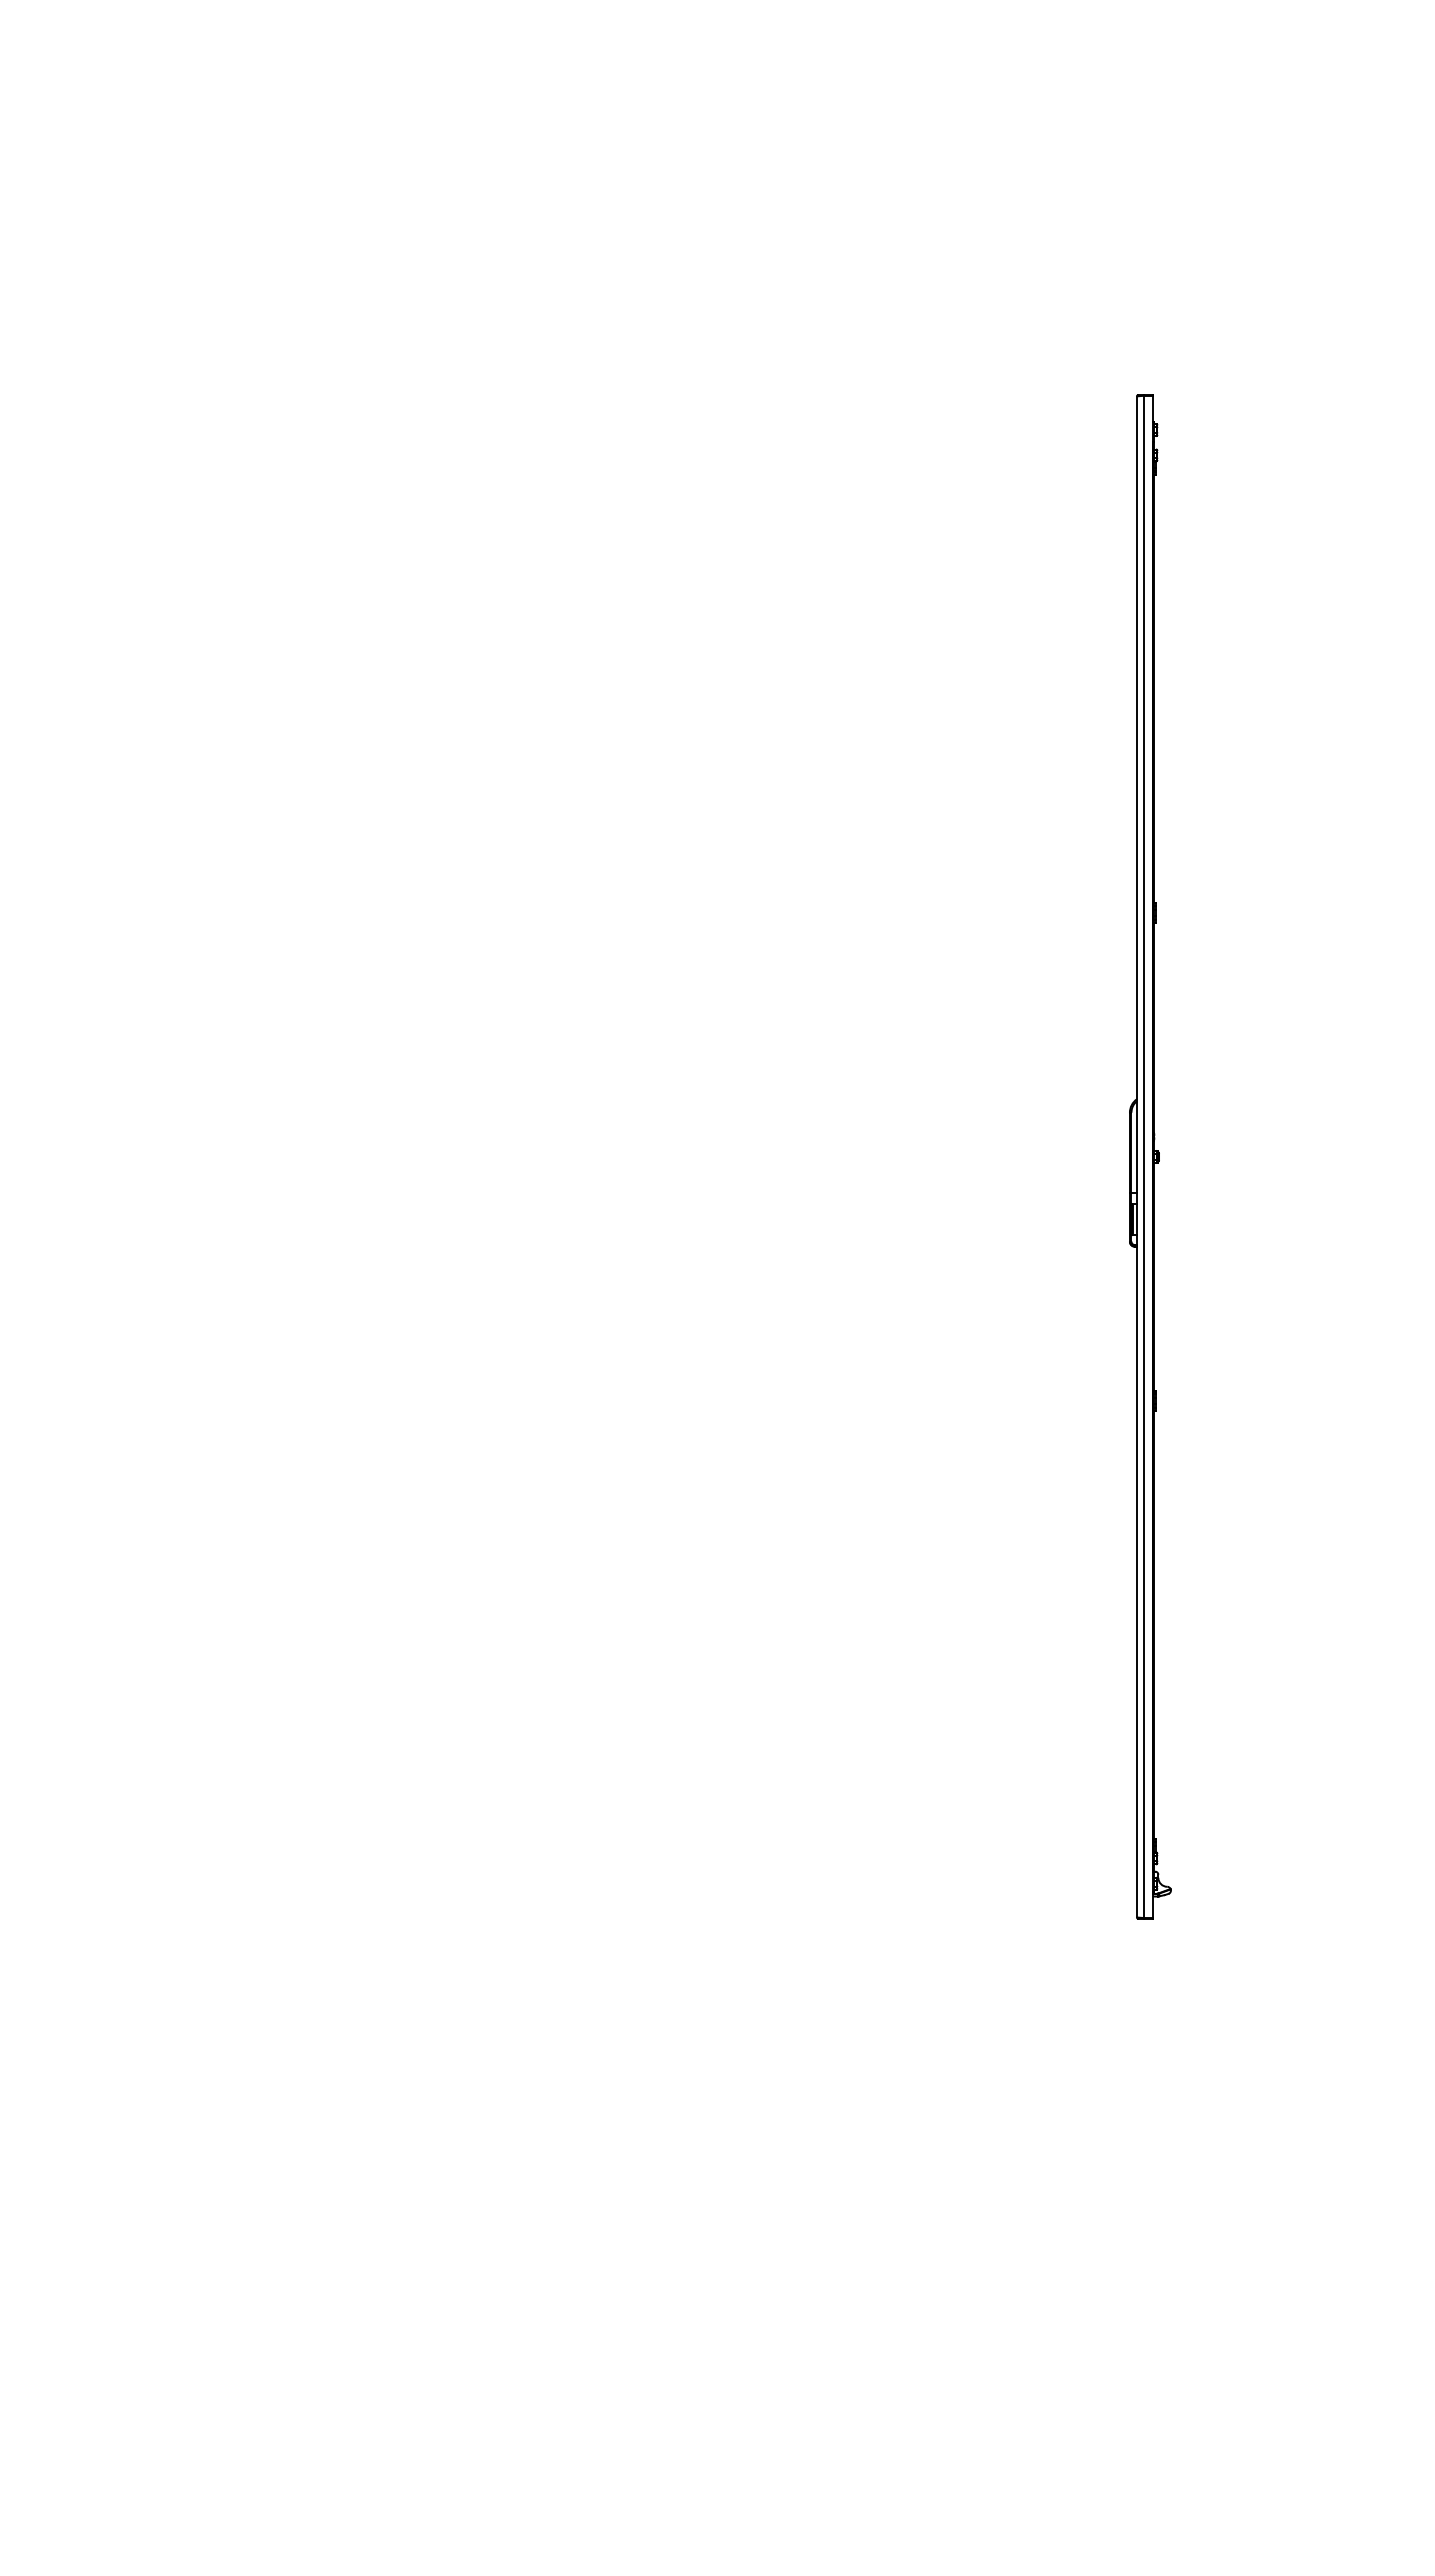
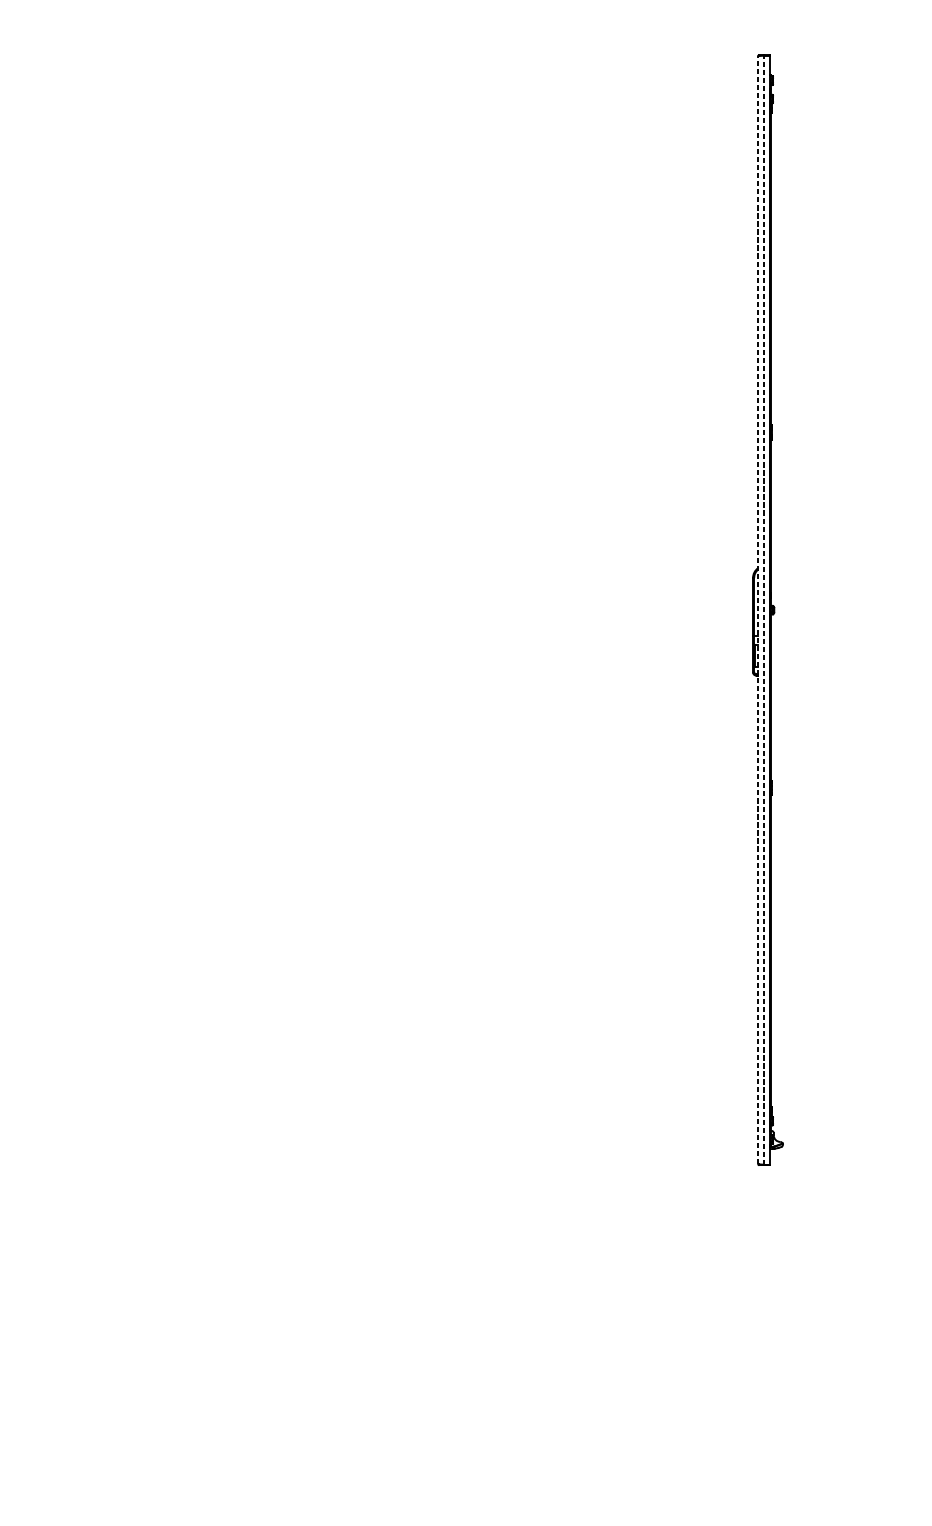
line: (1136, 1156) -> (757, 609), solid -> dashed
line: (1144, 1156) -> (763, 609), solid -> dashed

